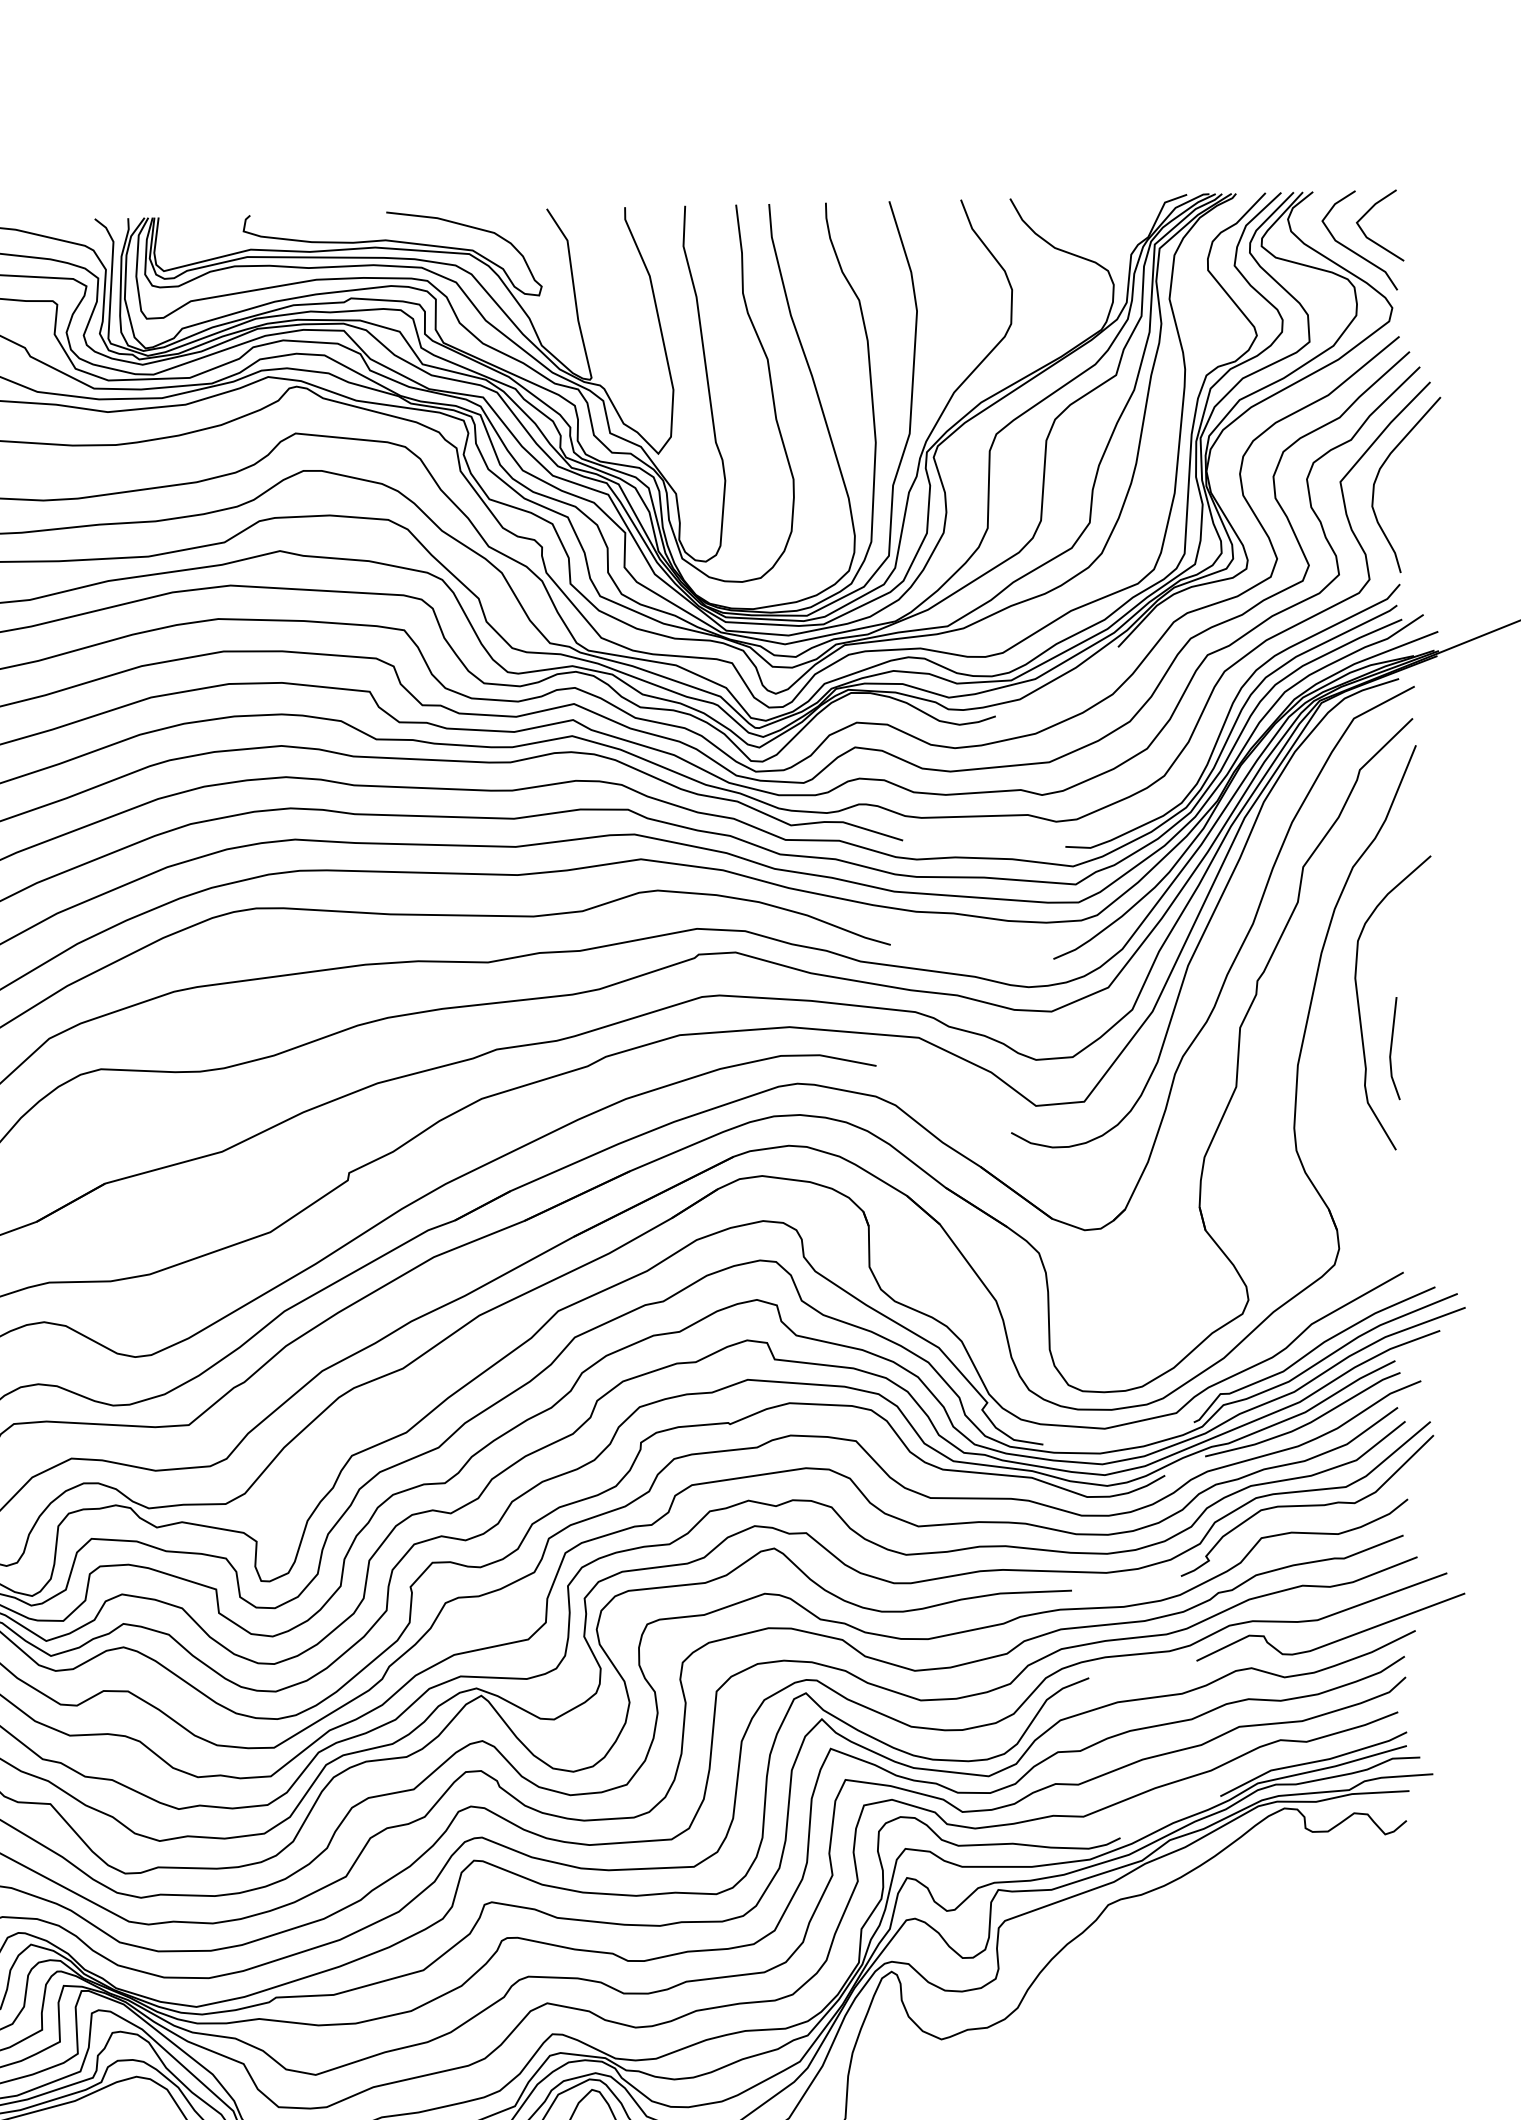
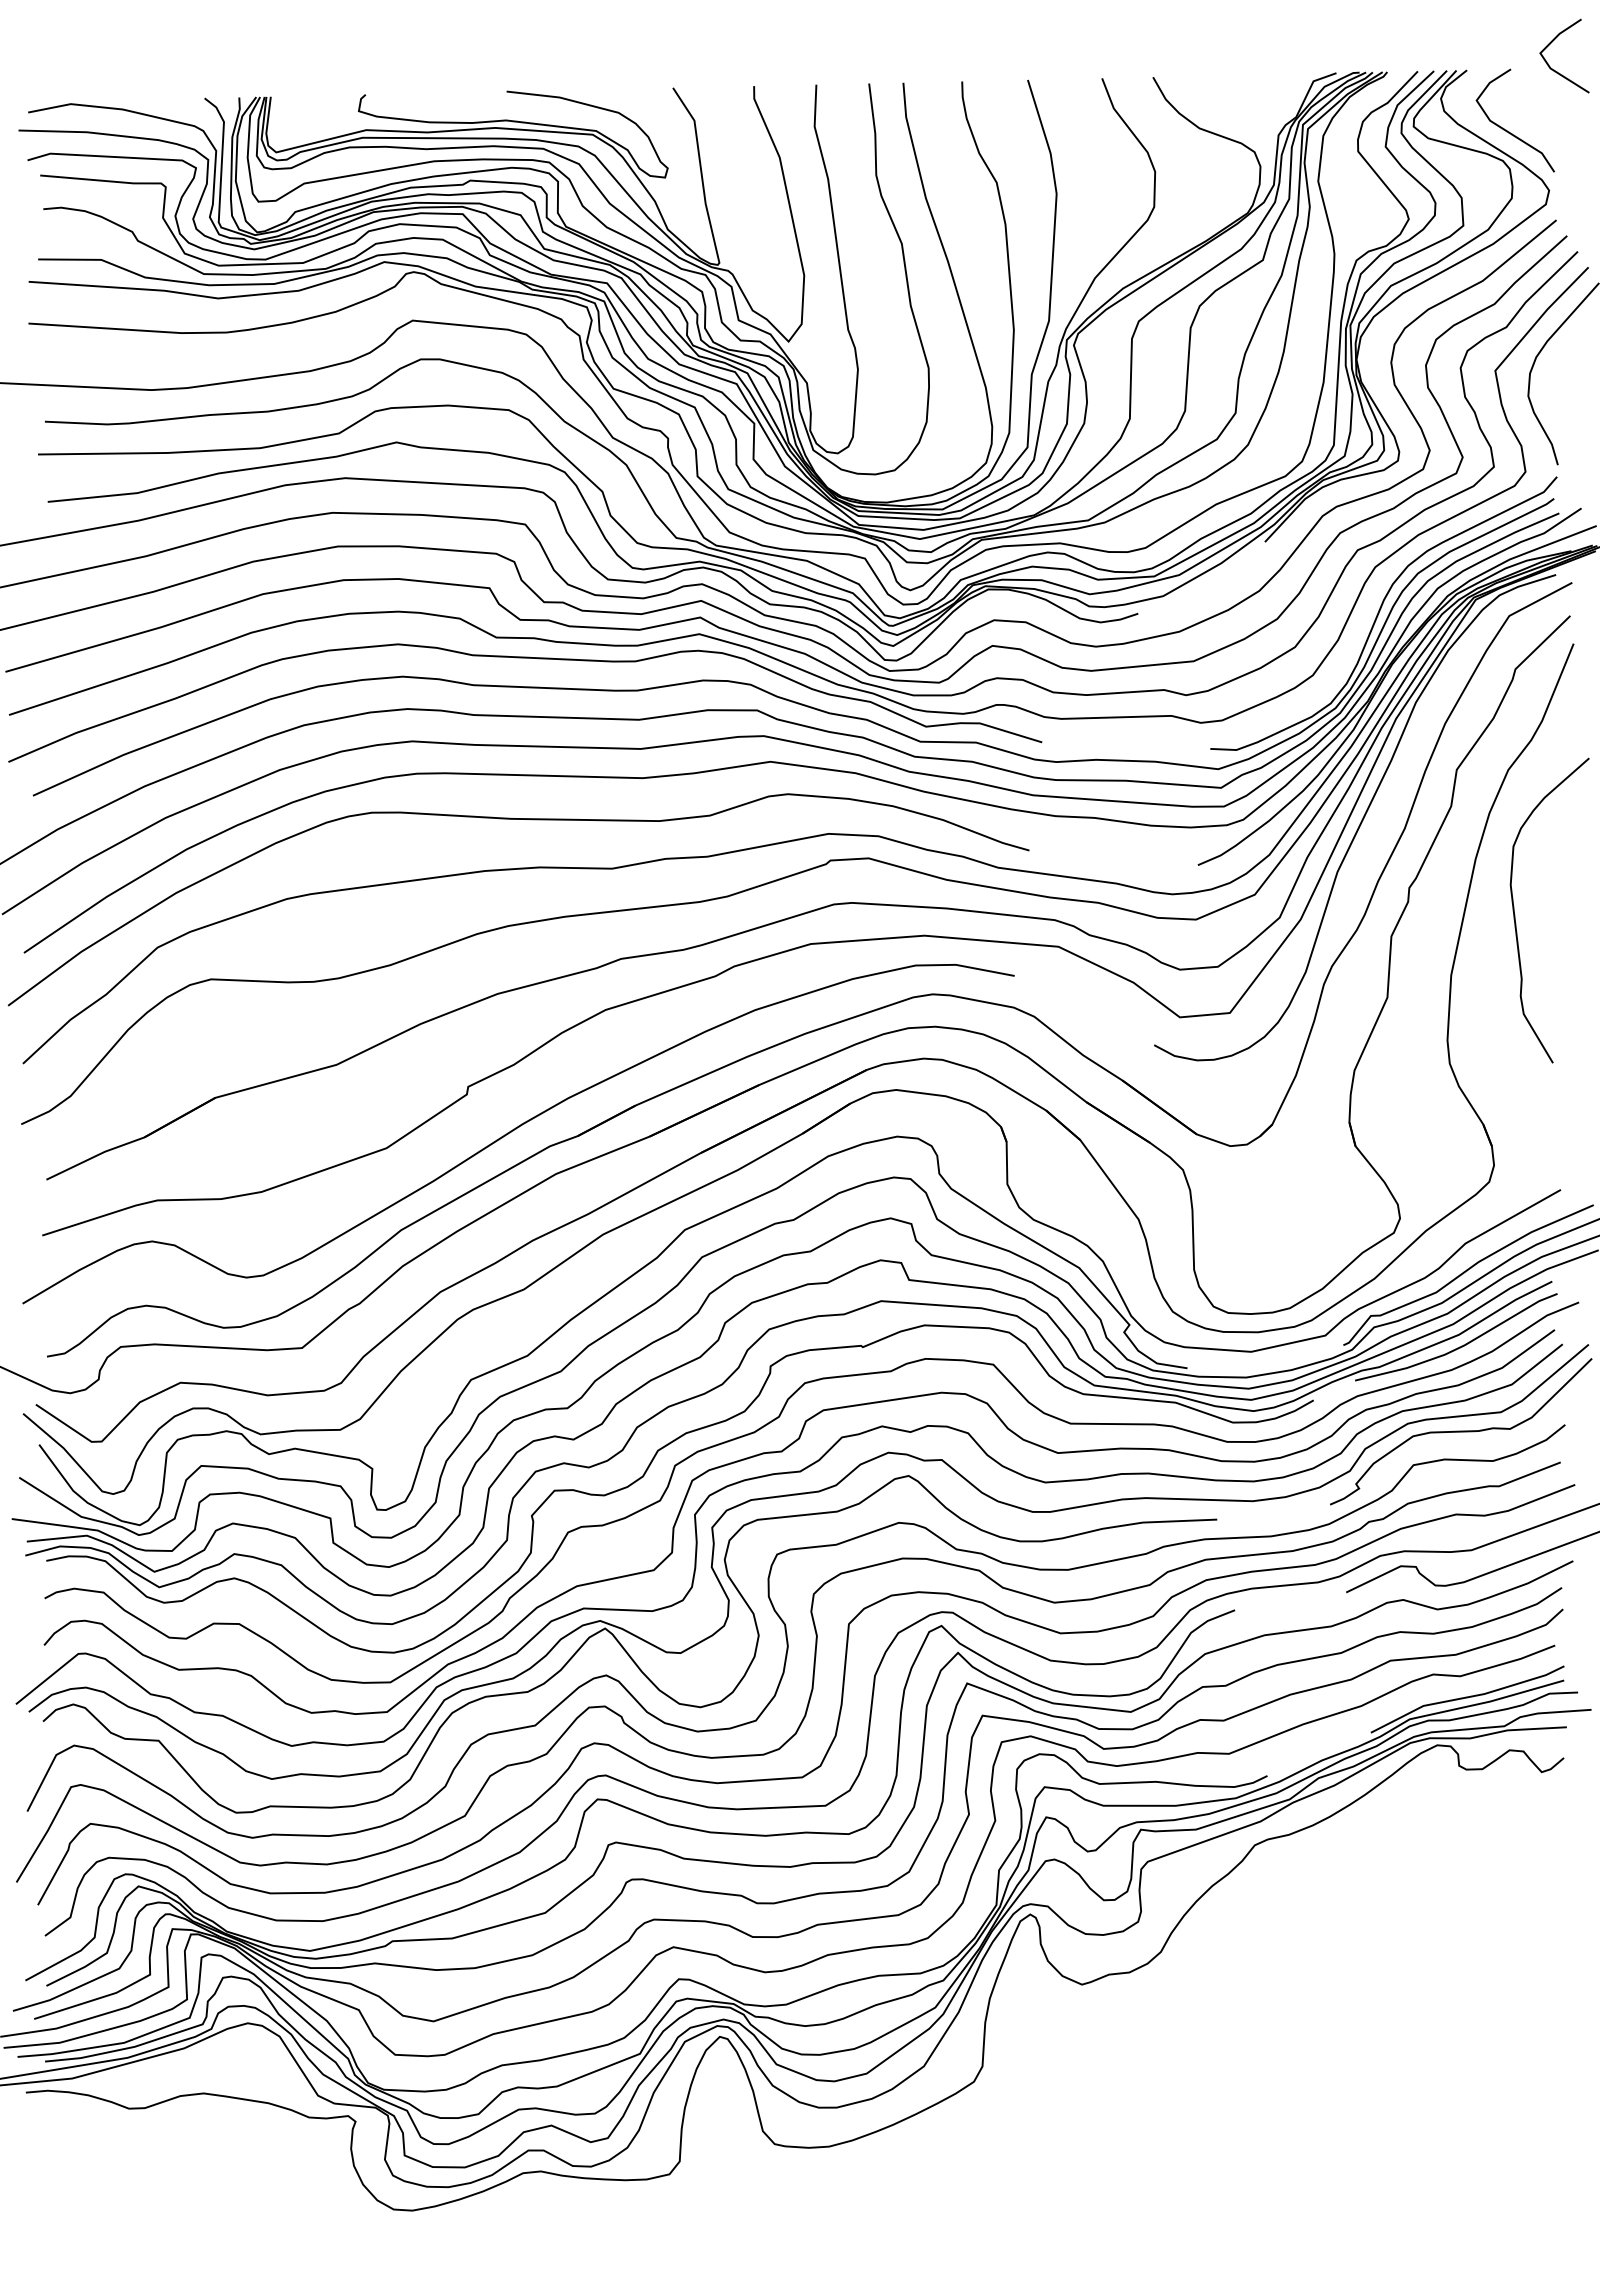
line: (1370, 238) -> (1554, 69), moved
line: (1391, 1048) -> (1548, 957), removed

